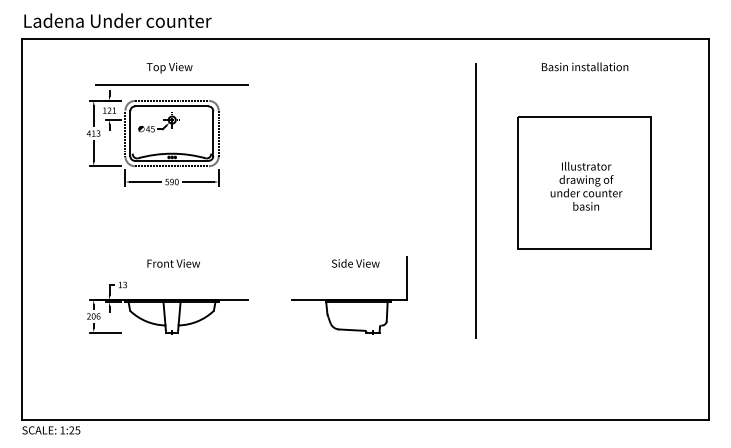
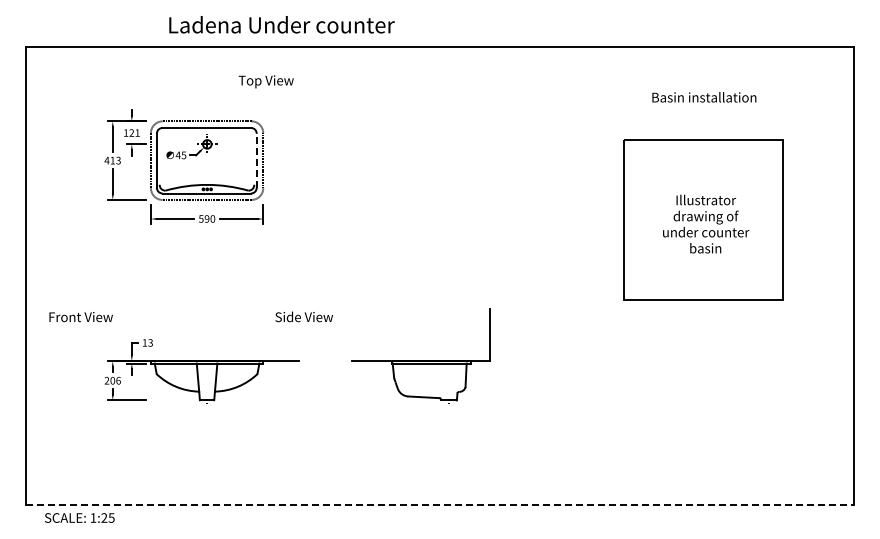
text: (117, 20) -> (281, 24), moved
text: (169, 67) -> (265, 81), moved
text: (585, 67) -> (704, 97), moved
line: (171, 85) -> (206, 102), removed
line: (213, 133) -> (256, 160), solid -> dashed
line: (475, 200) -> (572, 241), removed
text: (173, 263) -> (80, 317), moved
text: (355, 263) -> (303, 316), moved
line: (365, 420) -> (440, 505), solid -> dashed
text: (51, 429) -> (79, 517), moved

